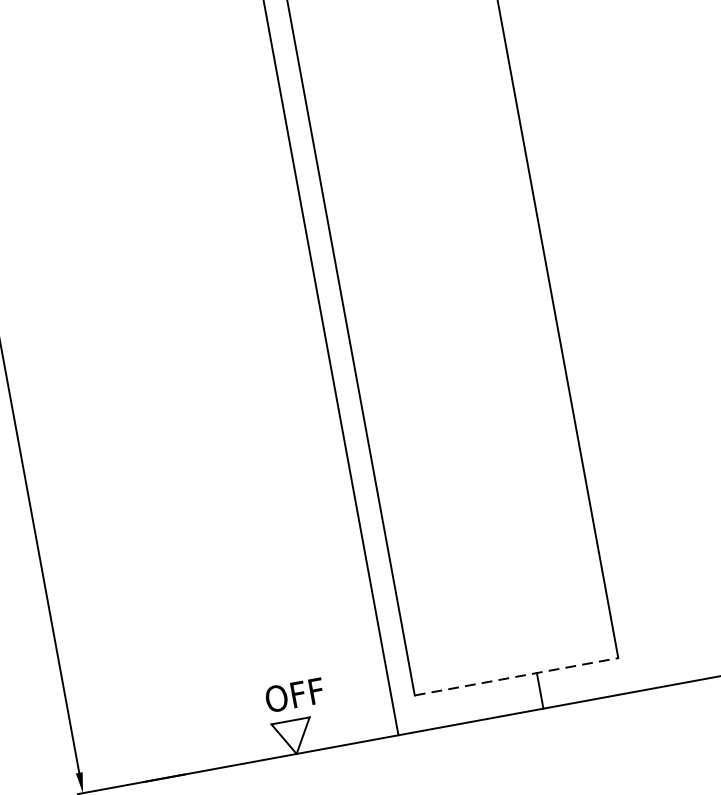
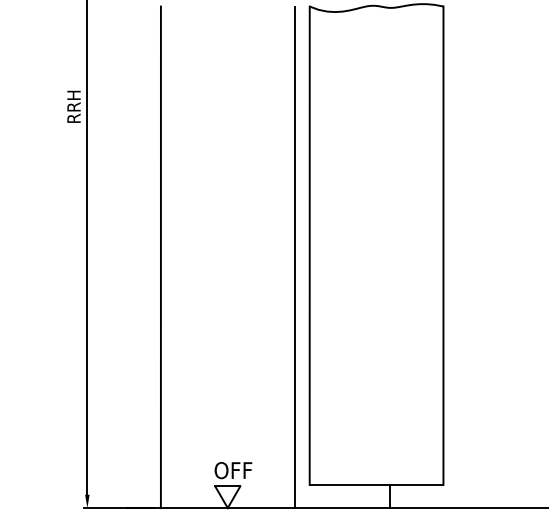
line: (124, 391) -> (160, 257), added
line: (516, 676) -> (376, 484), dashed -> solid

